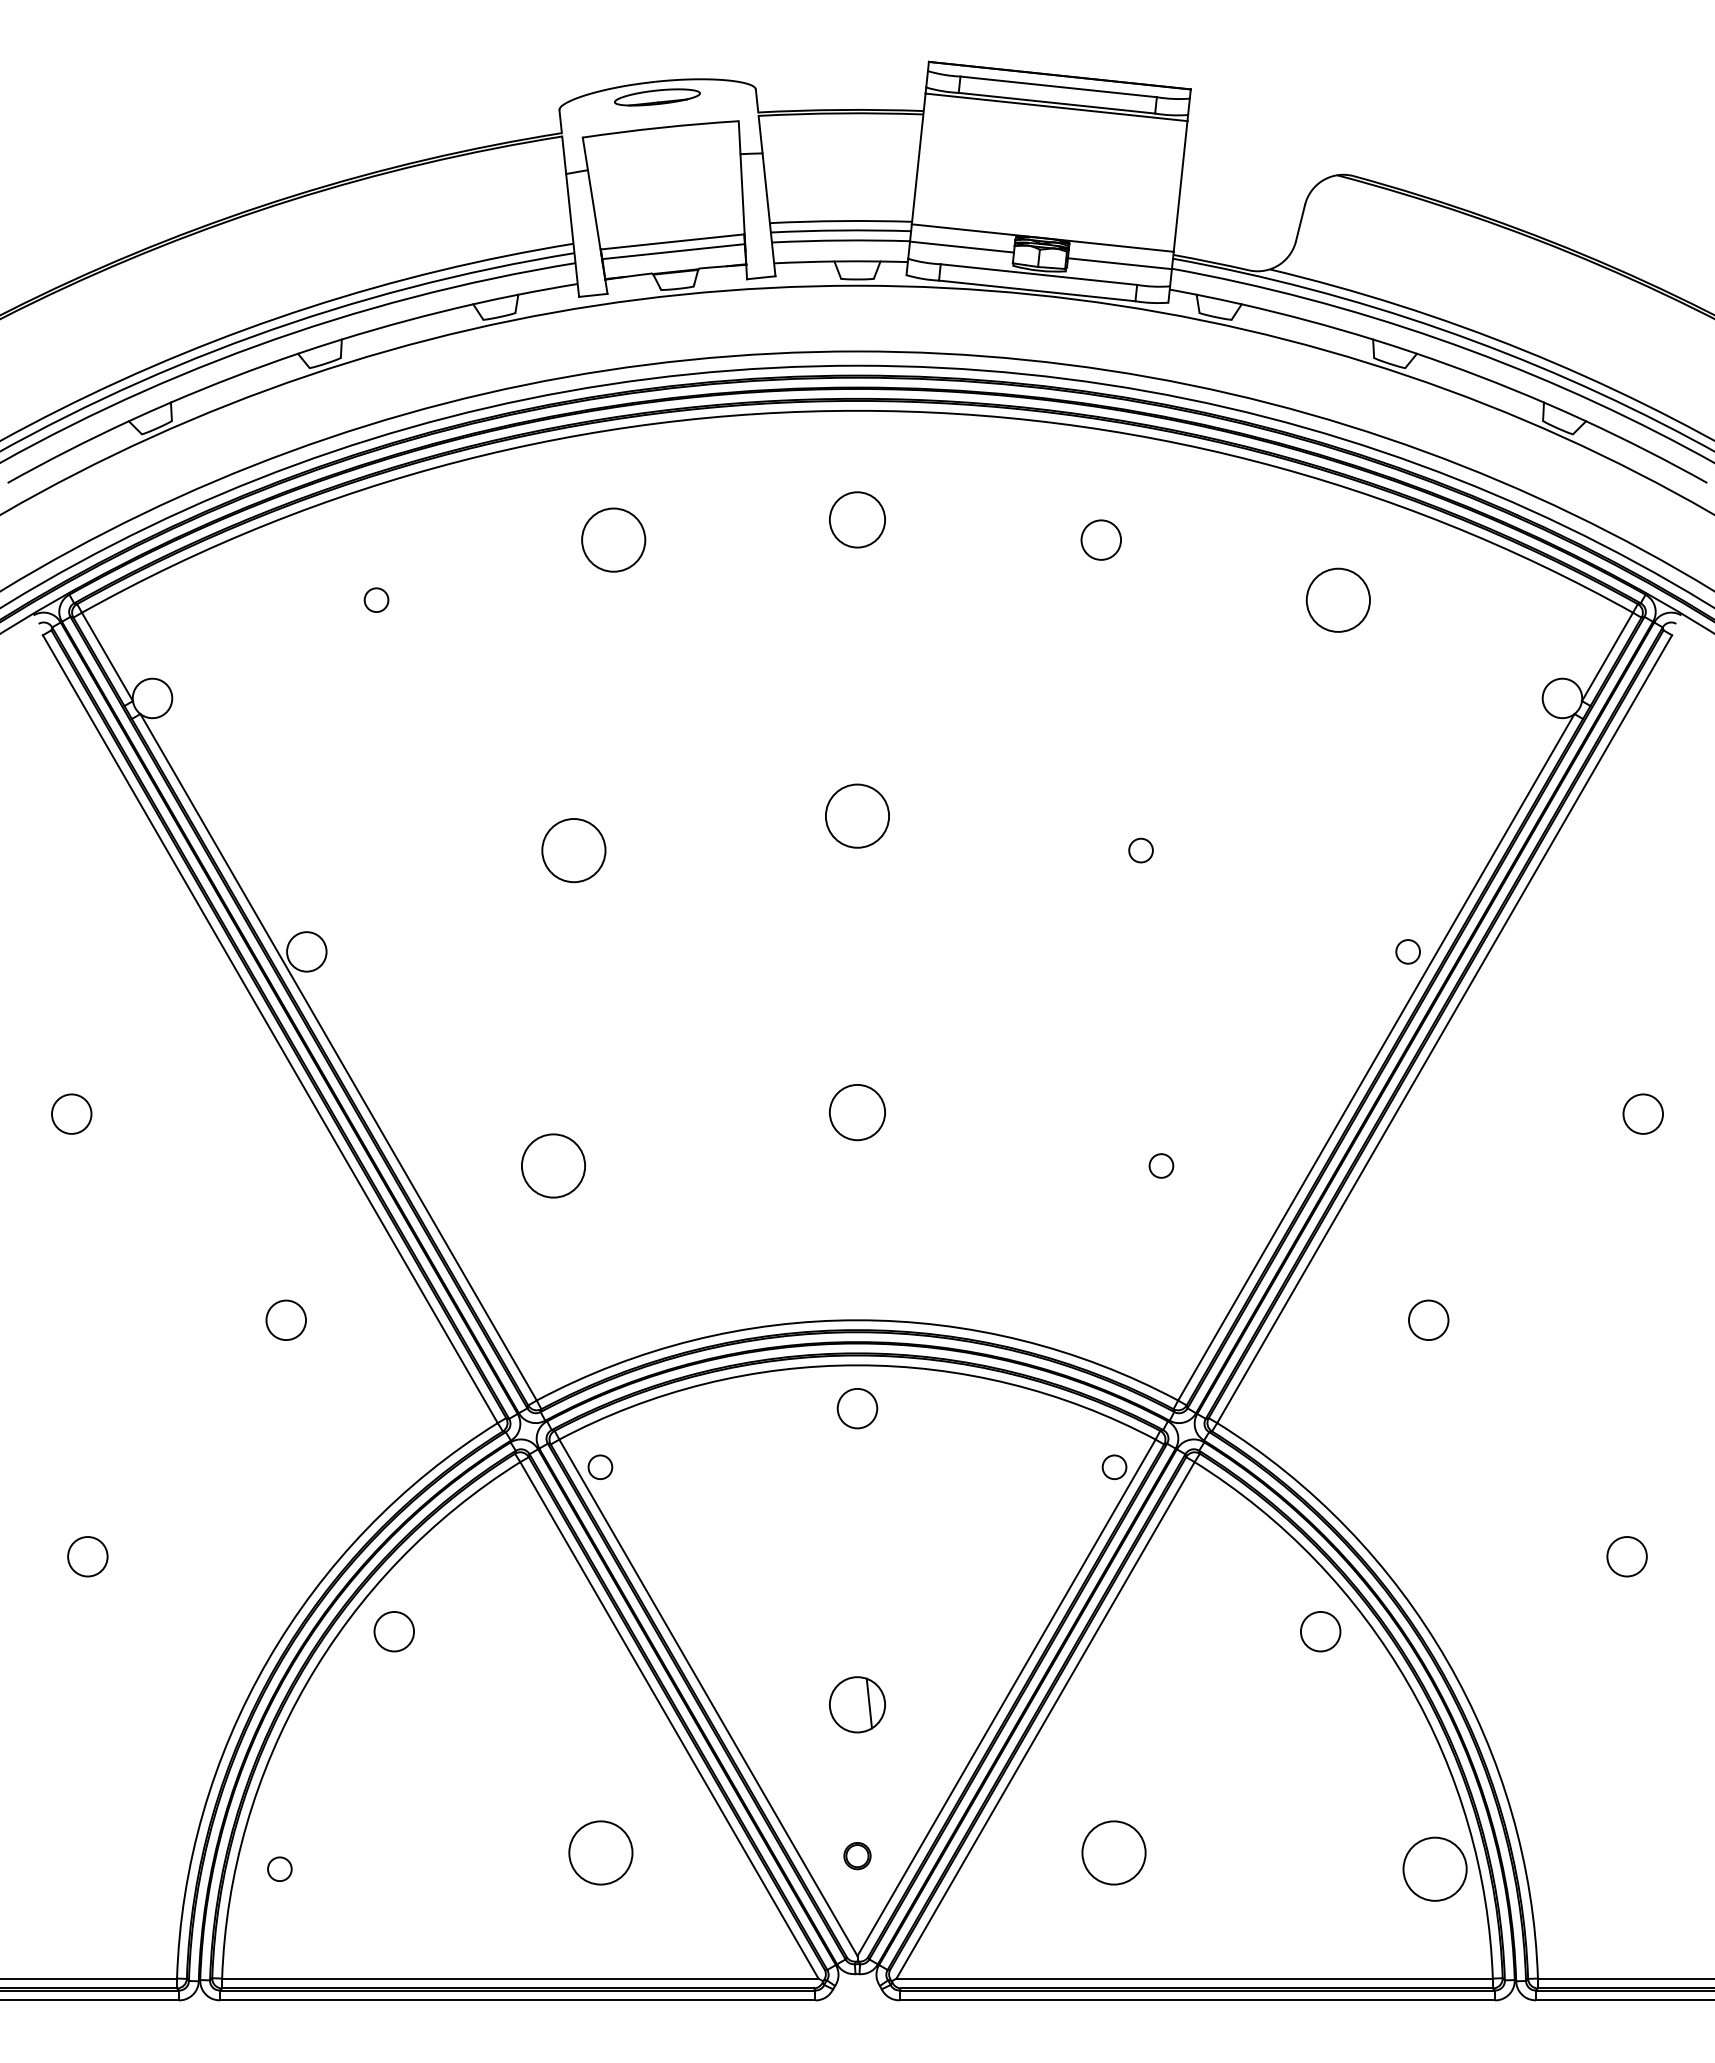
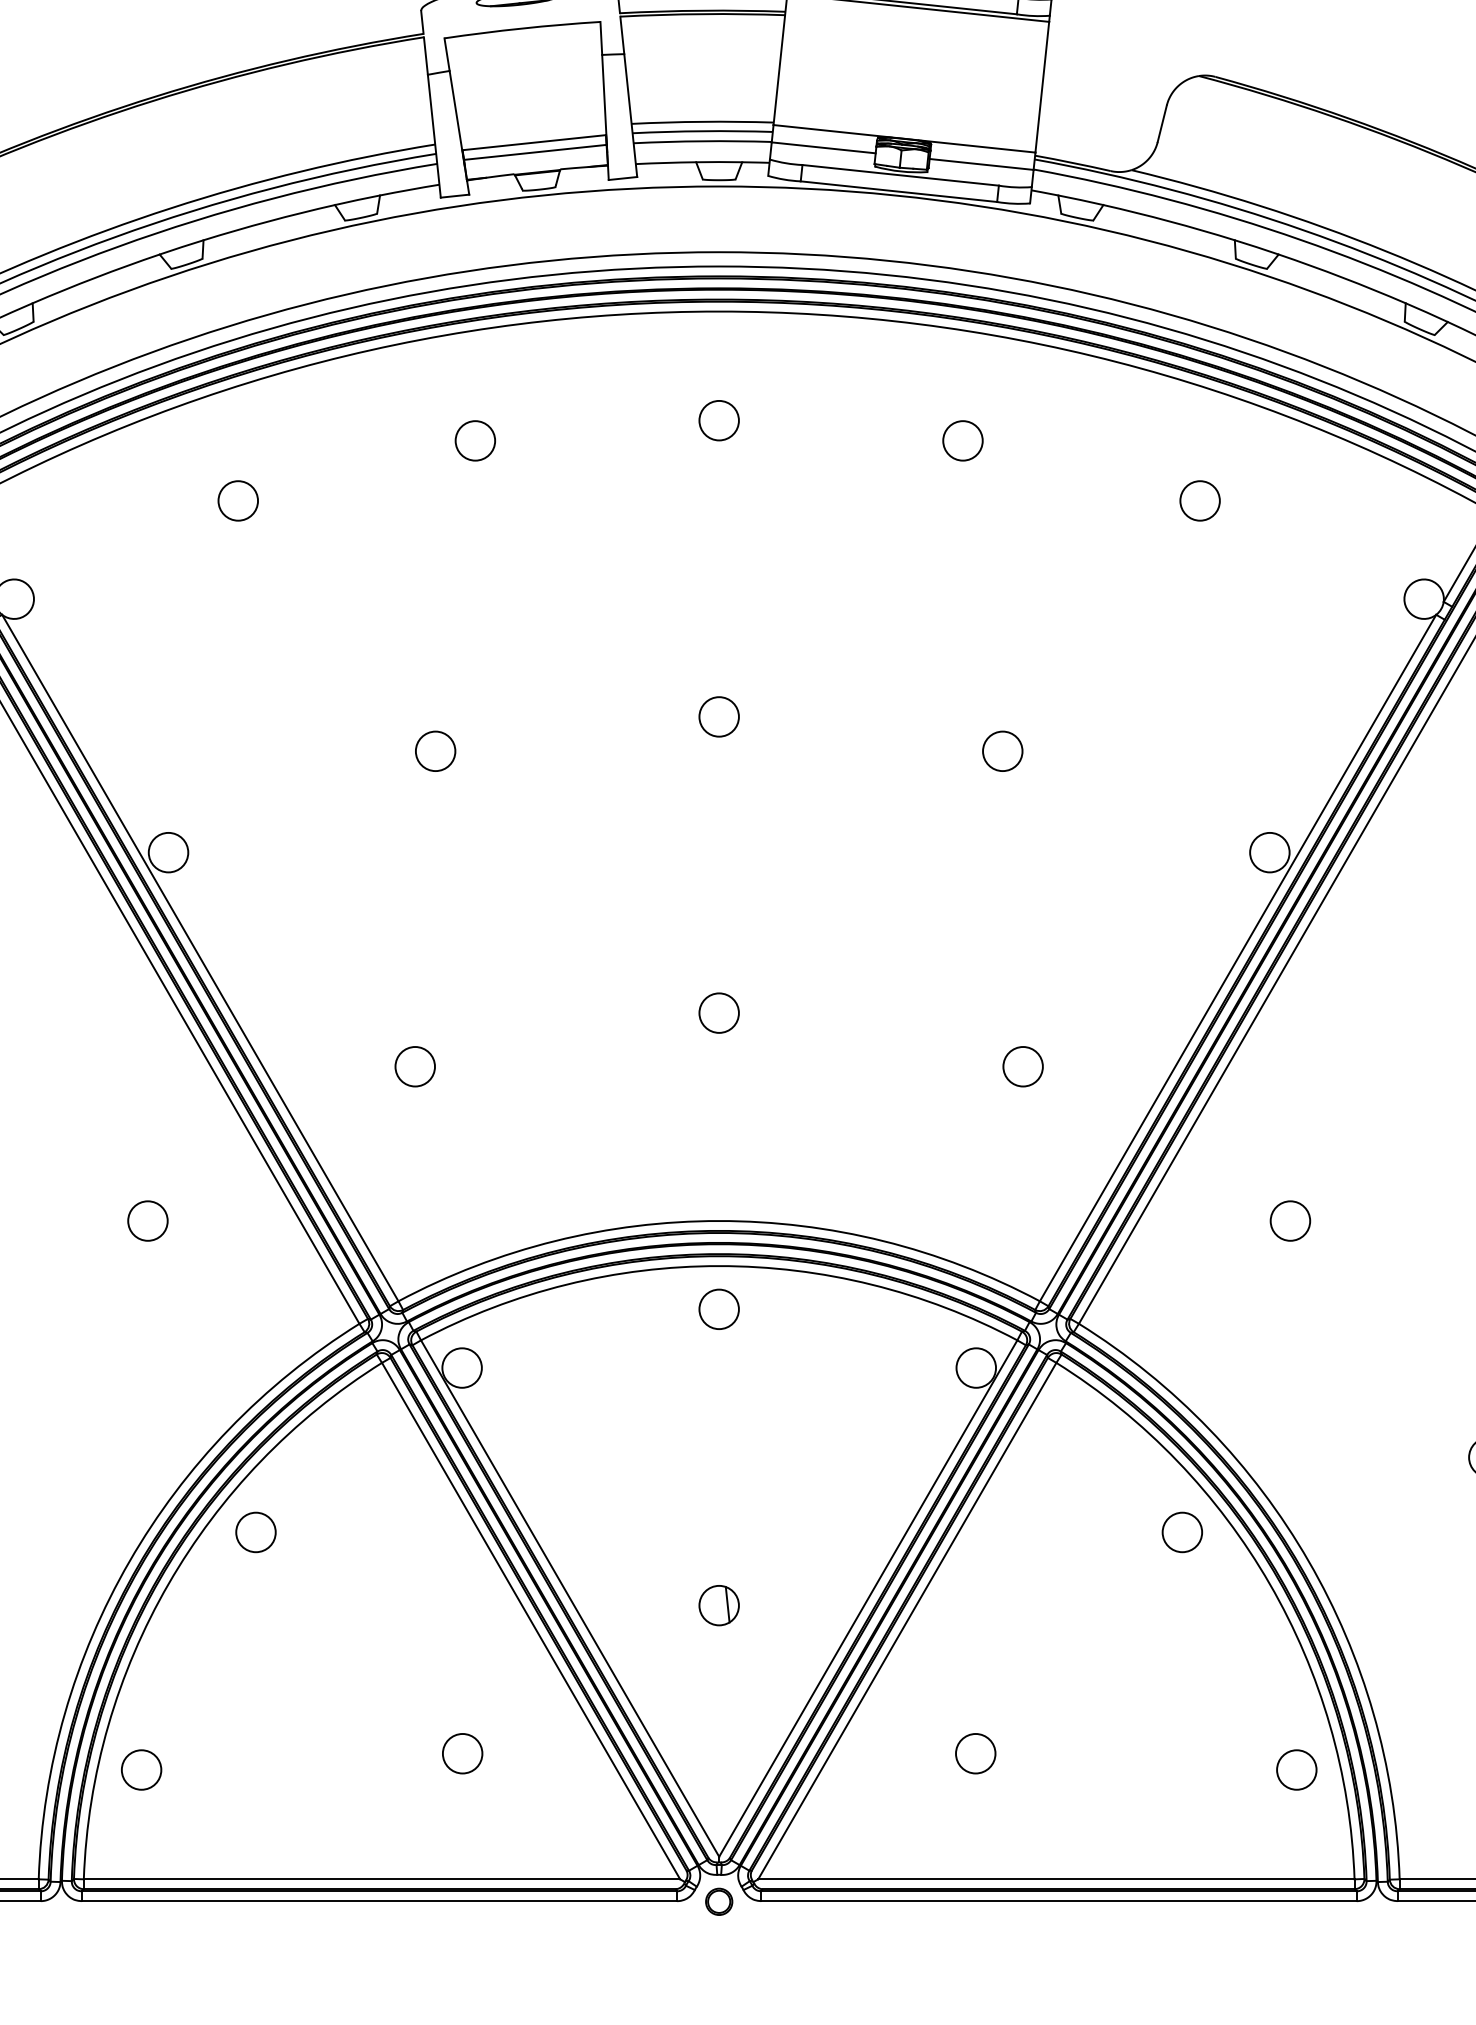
circle: (857, 519) -> (719, 420), size x0.71
circle: (613, 539) -> (475, 440), size x0.62
circle: (376, 599) -> (238, 500), size x1.67
circle: (1338, 599) -> (1200, 500), size x0.62
circle: (857, 815) -> (719, 716), size x0.62
circle: (573, 850) -> (435, 751), size x0.62
circle: (1140, 850) -> (1002, 751), size x1.67
circle: (1407, 951) -> (1269, 852), size x1.67
circle: (857, 1111) -> (719, 1012), size x0.71
circle: (553, 1165) -> (415, 1066), size x0.62
circle: (1161, 1165) -> (1023, 1066), size x1.67
circle: (600, 1467) -> (462, 1368), size x1.67
circle: (1114, 1467) -> (976, 1368), size x1.67
part: (857, 1704) -> (719, 1605), size x0.71
circle: (600, 1852) -> (462, 1753), size x0.62
circle: (1113, 1852) -> (975, 1753), size x0.62
part: (857, 1856) -> (719, 1902), moved
circle: (279, 1869) -> (141, 1770), size x1.67
circle: (1434, 1869) -> (1296, 1770), size x0.62

